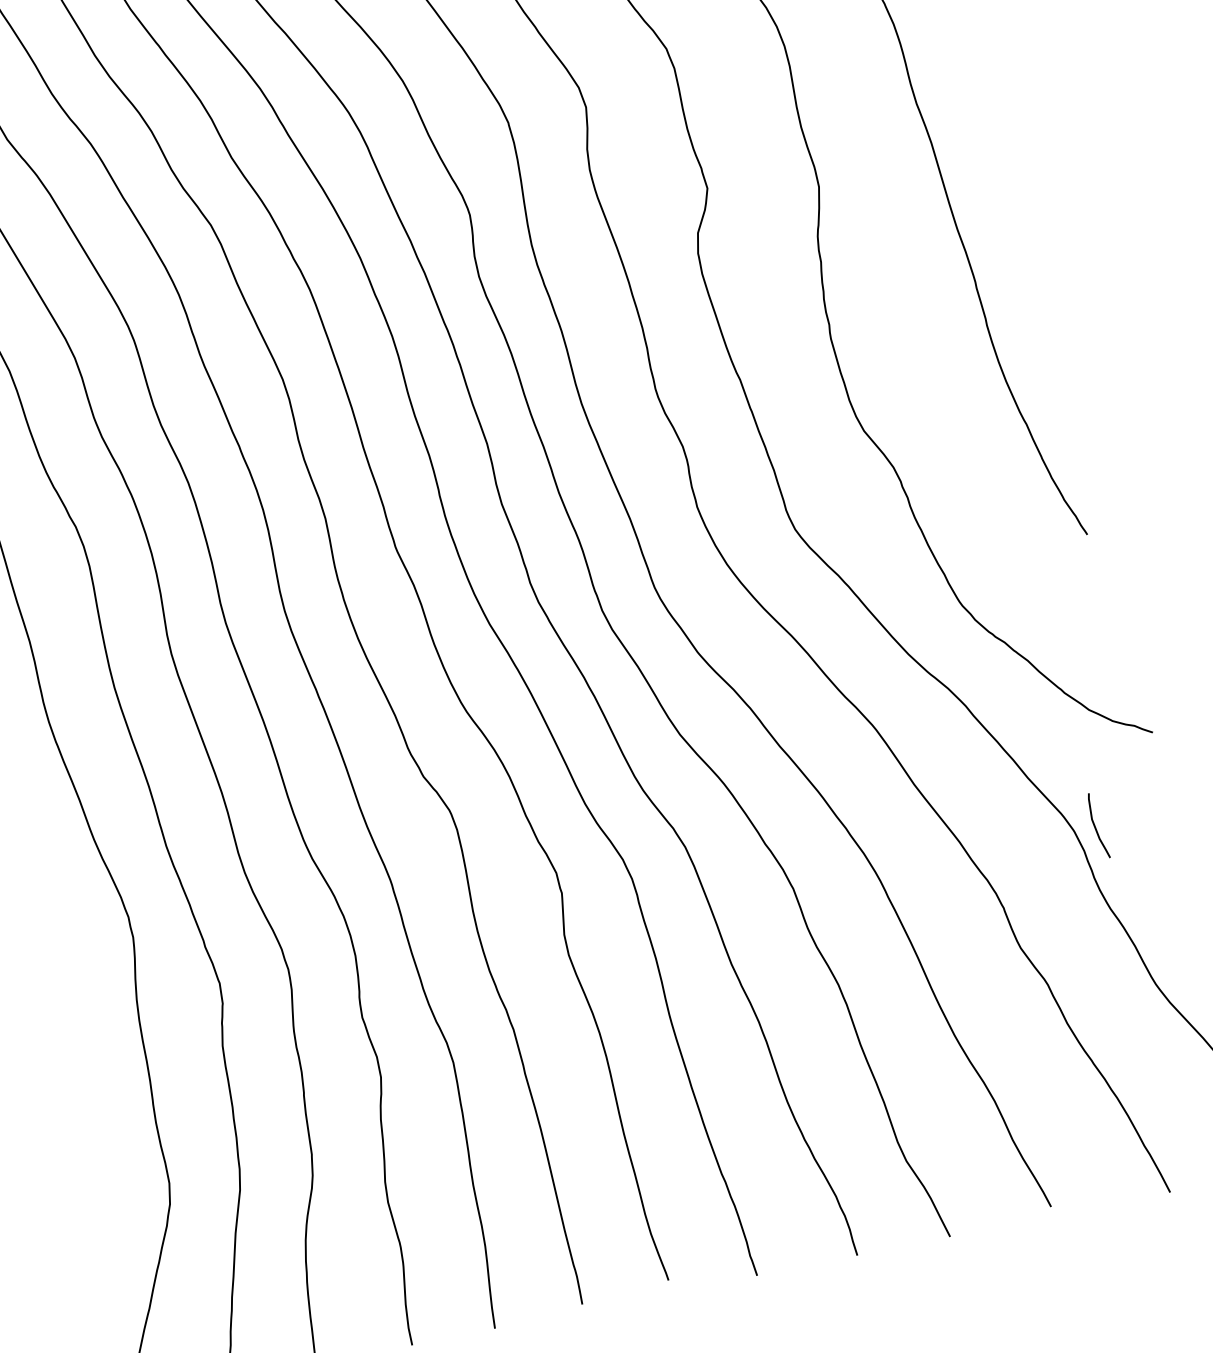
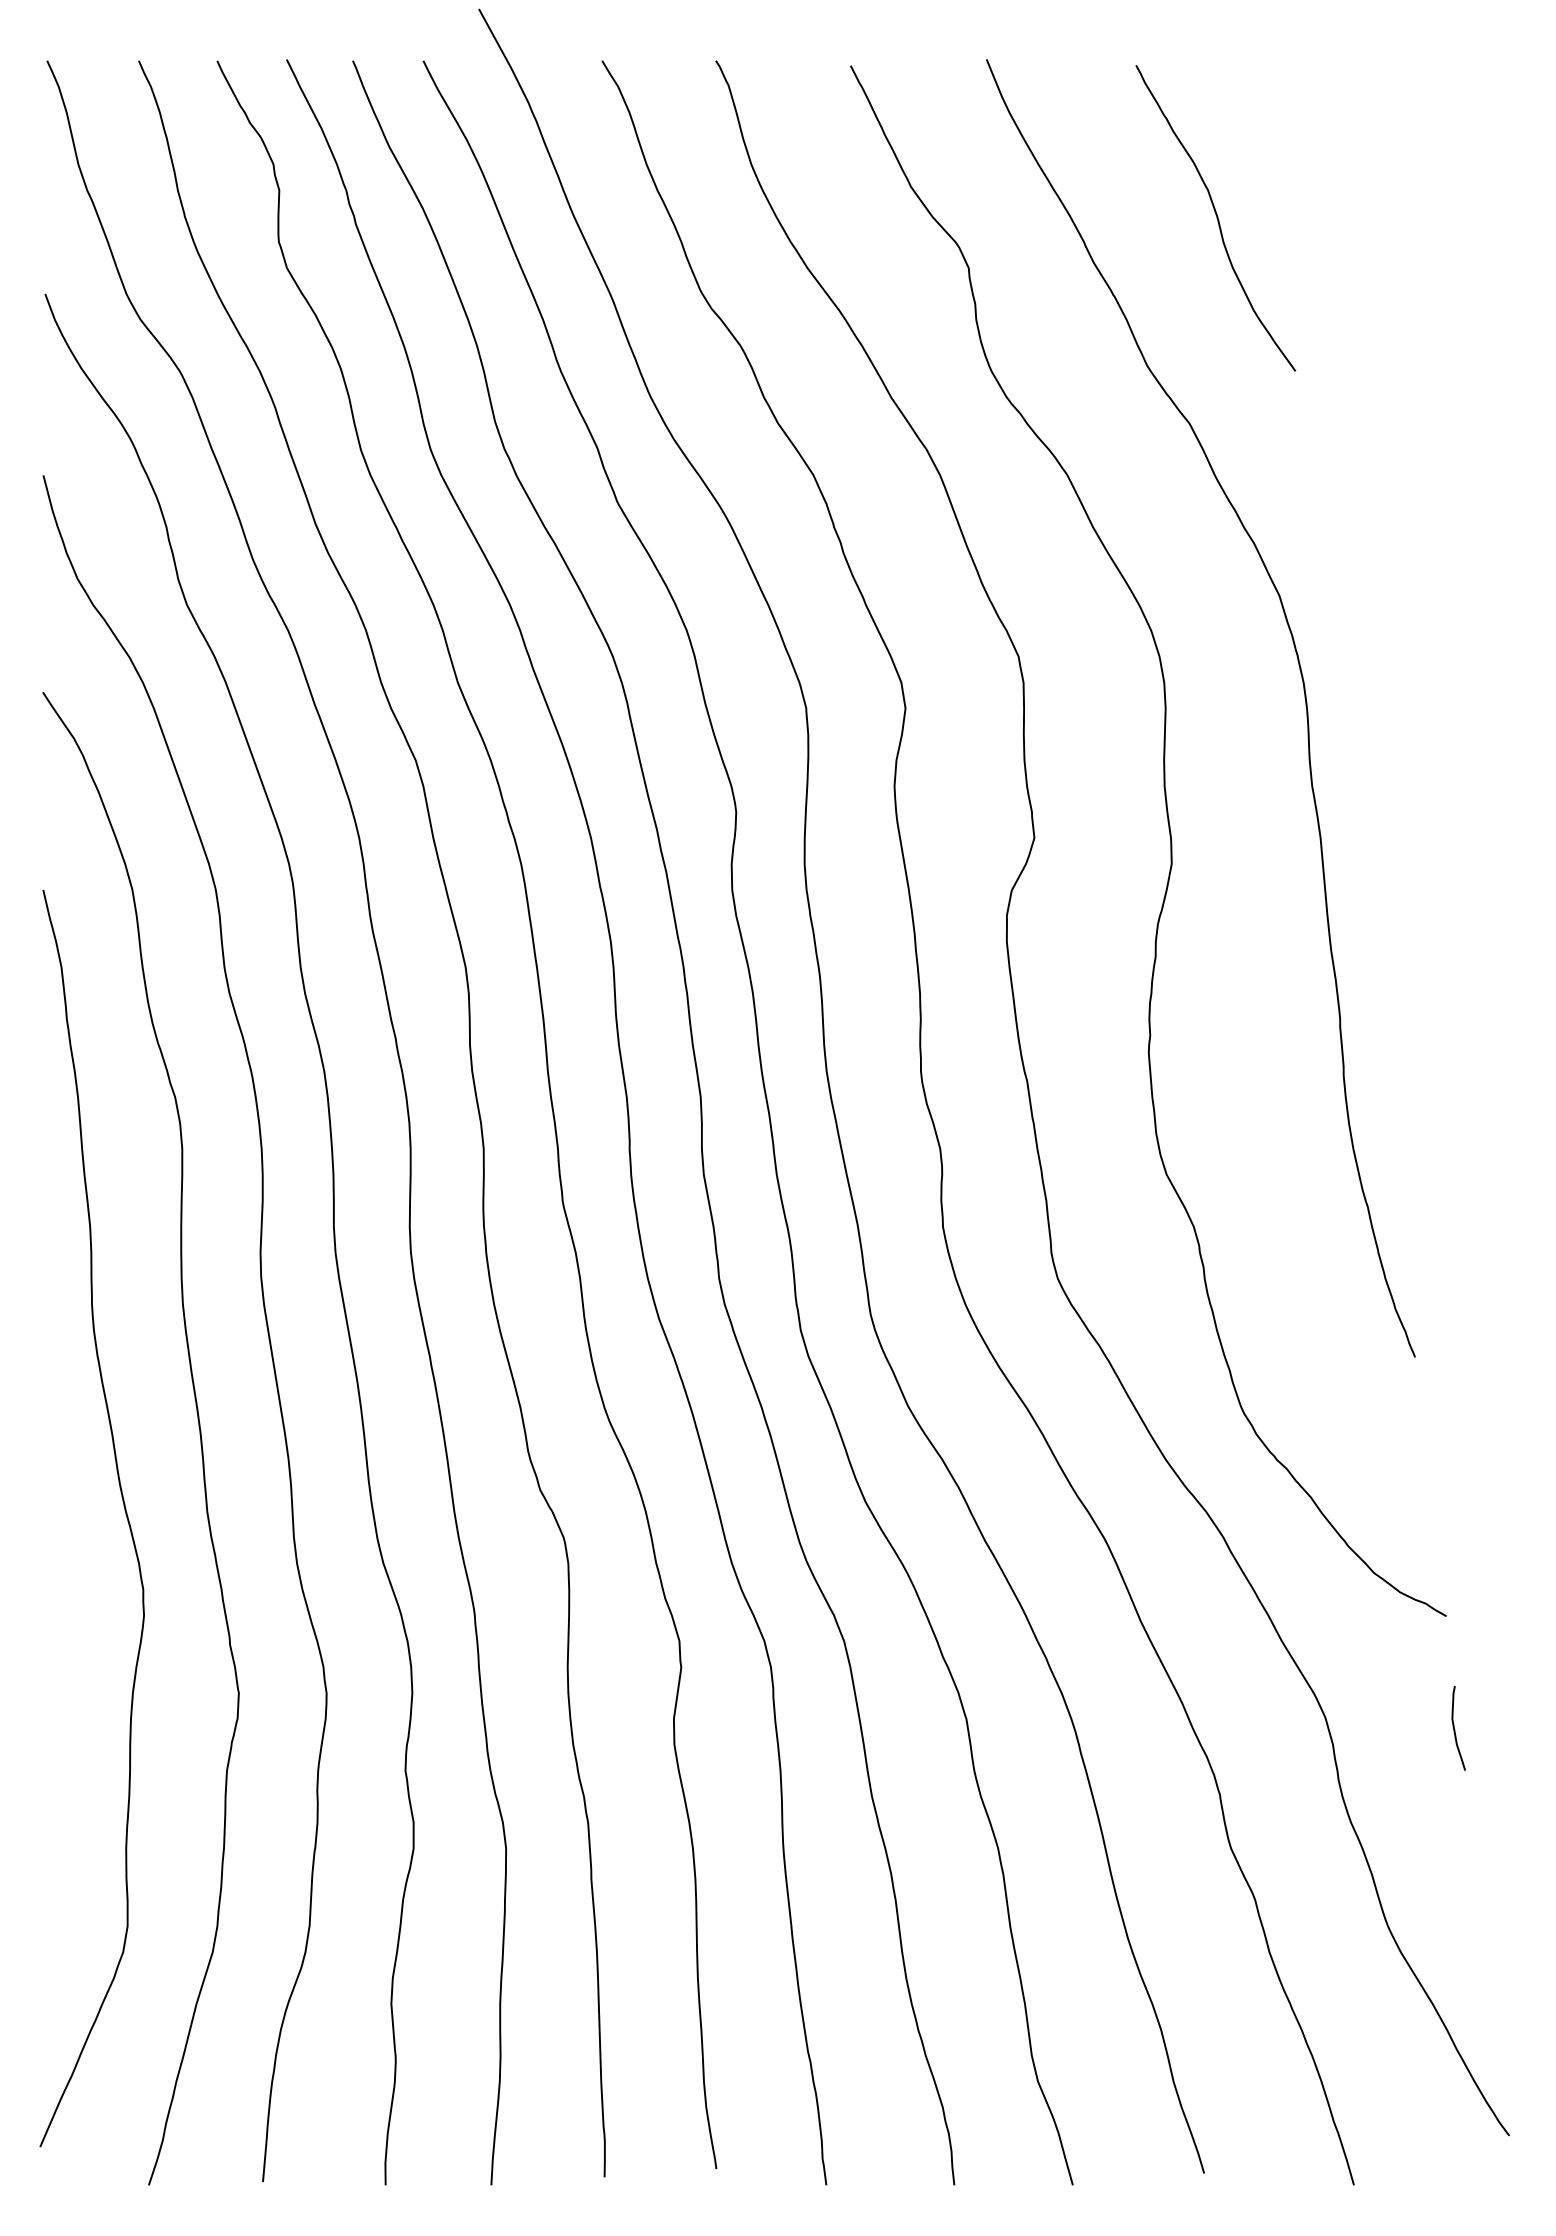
curve: (1096, 827) -> (1455, 1729), moved

